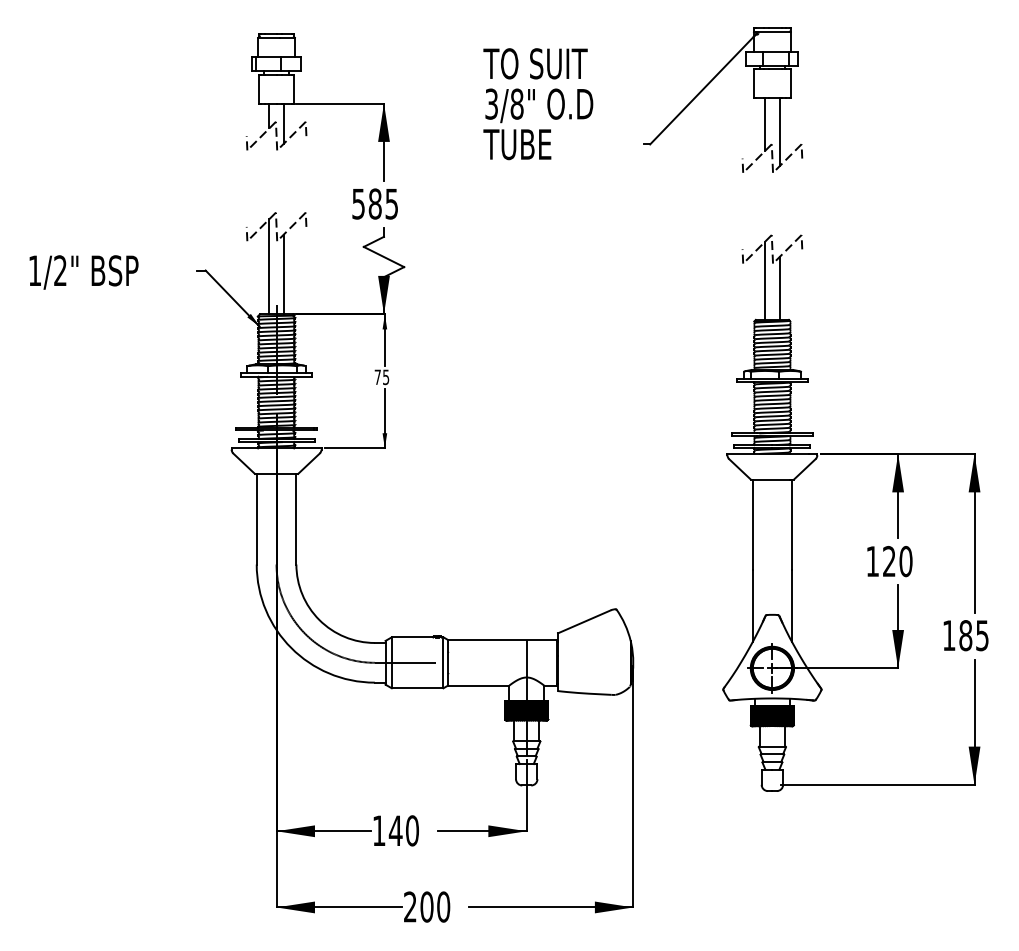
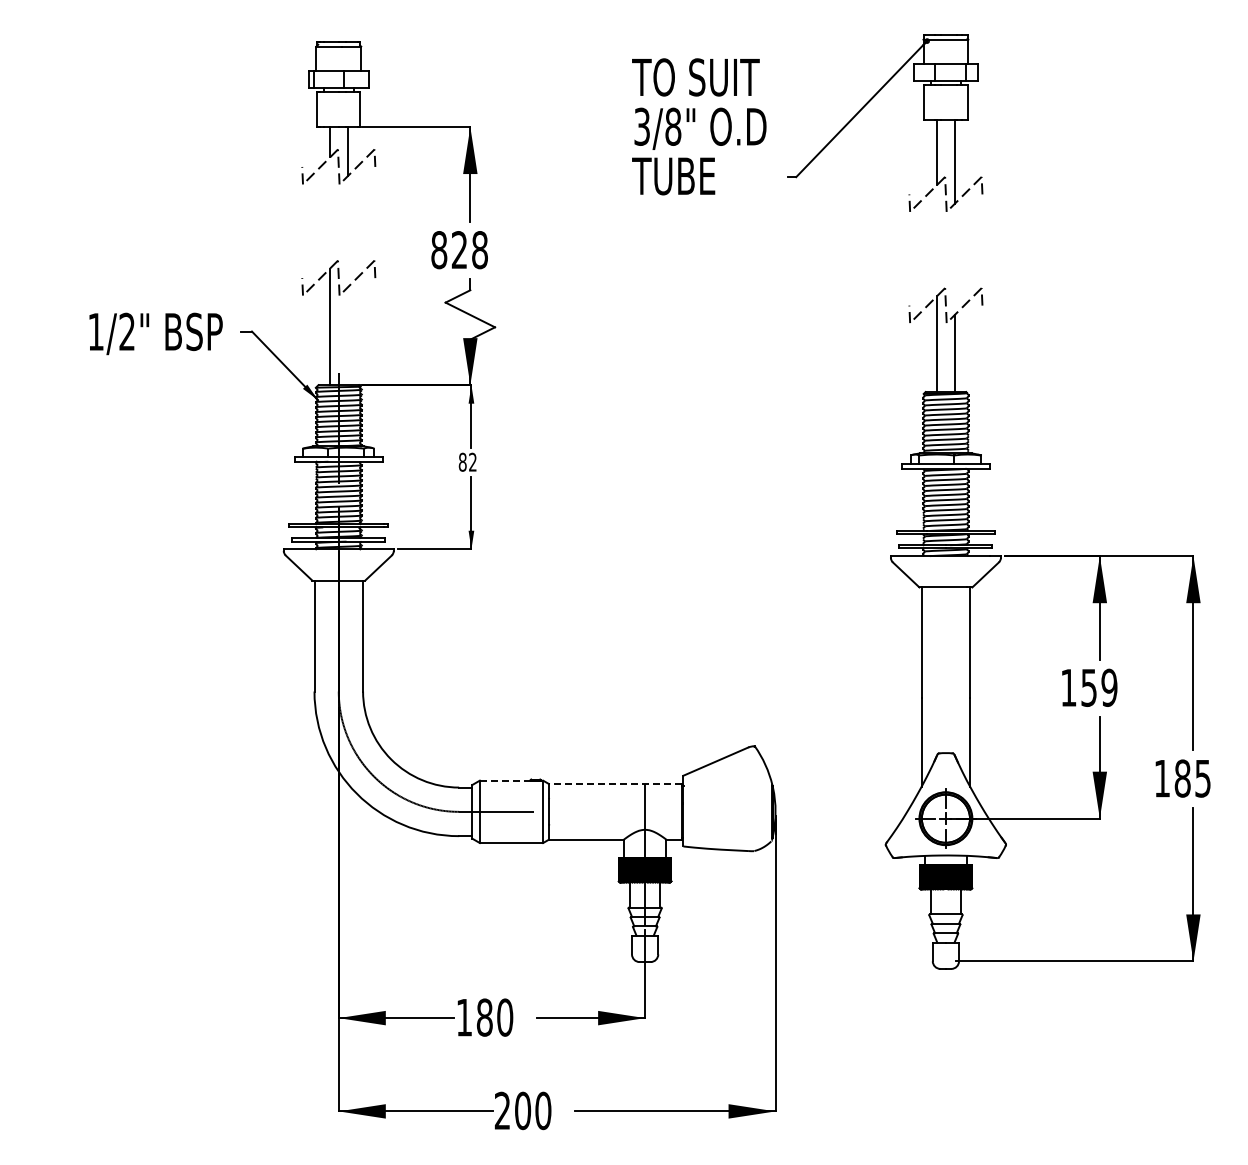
text: (538, 103) -> (699, 126), moved
text: (375, 204) -> (459, 250), 585 -> 828
text: (83, 272) -> (155, 333), moved
line: (283, 274) -> (347, 336), removed
text: (381, 376) -> (467, 461), 75 -> 82
text: (897, 561) -> (1099, 687), 120 -> 159
line: (411, 637) -> (504, 780), solid -> dashed
line: (502, 639) -> (615, 783), solid -> dashed
text: (395, 830) -> (484, 1017), 140 -> 180

